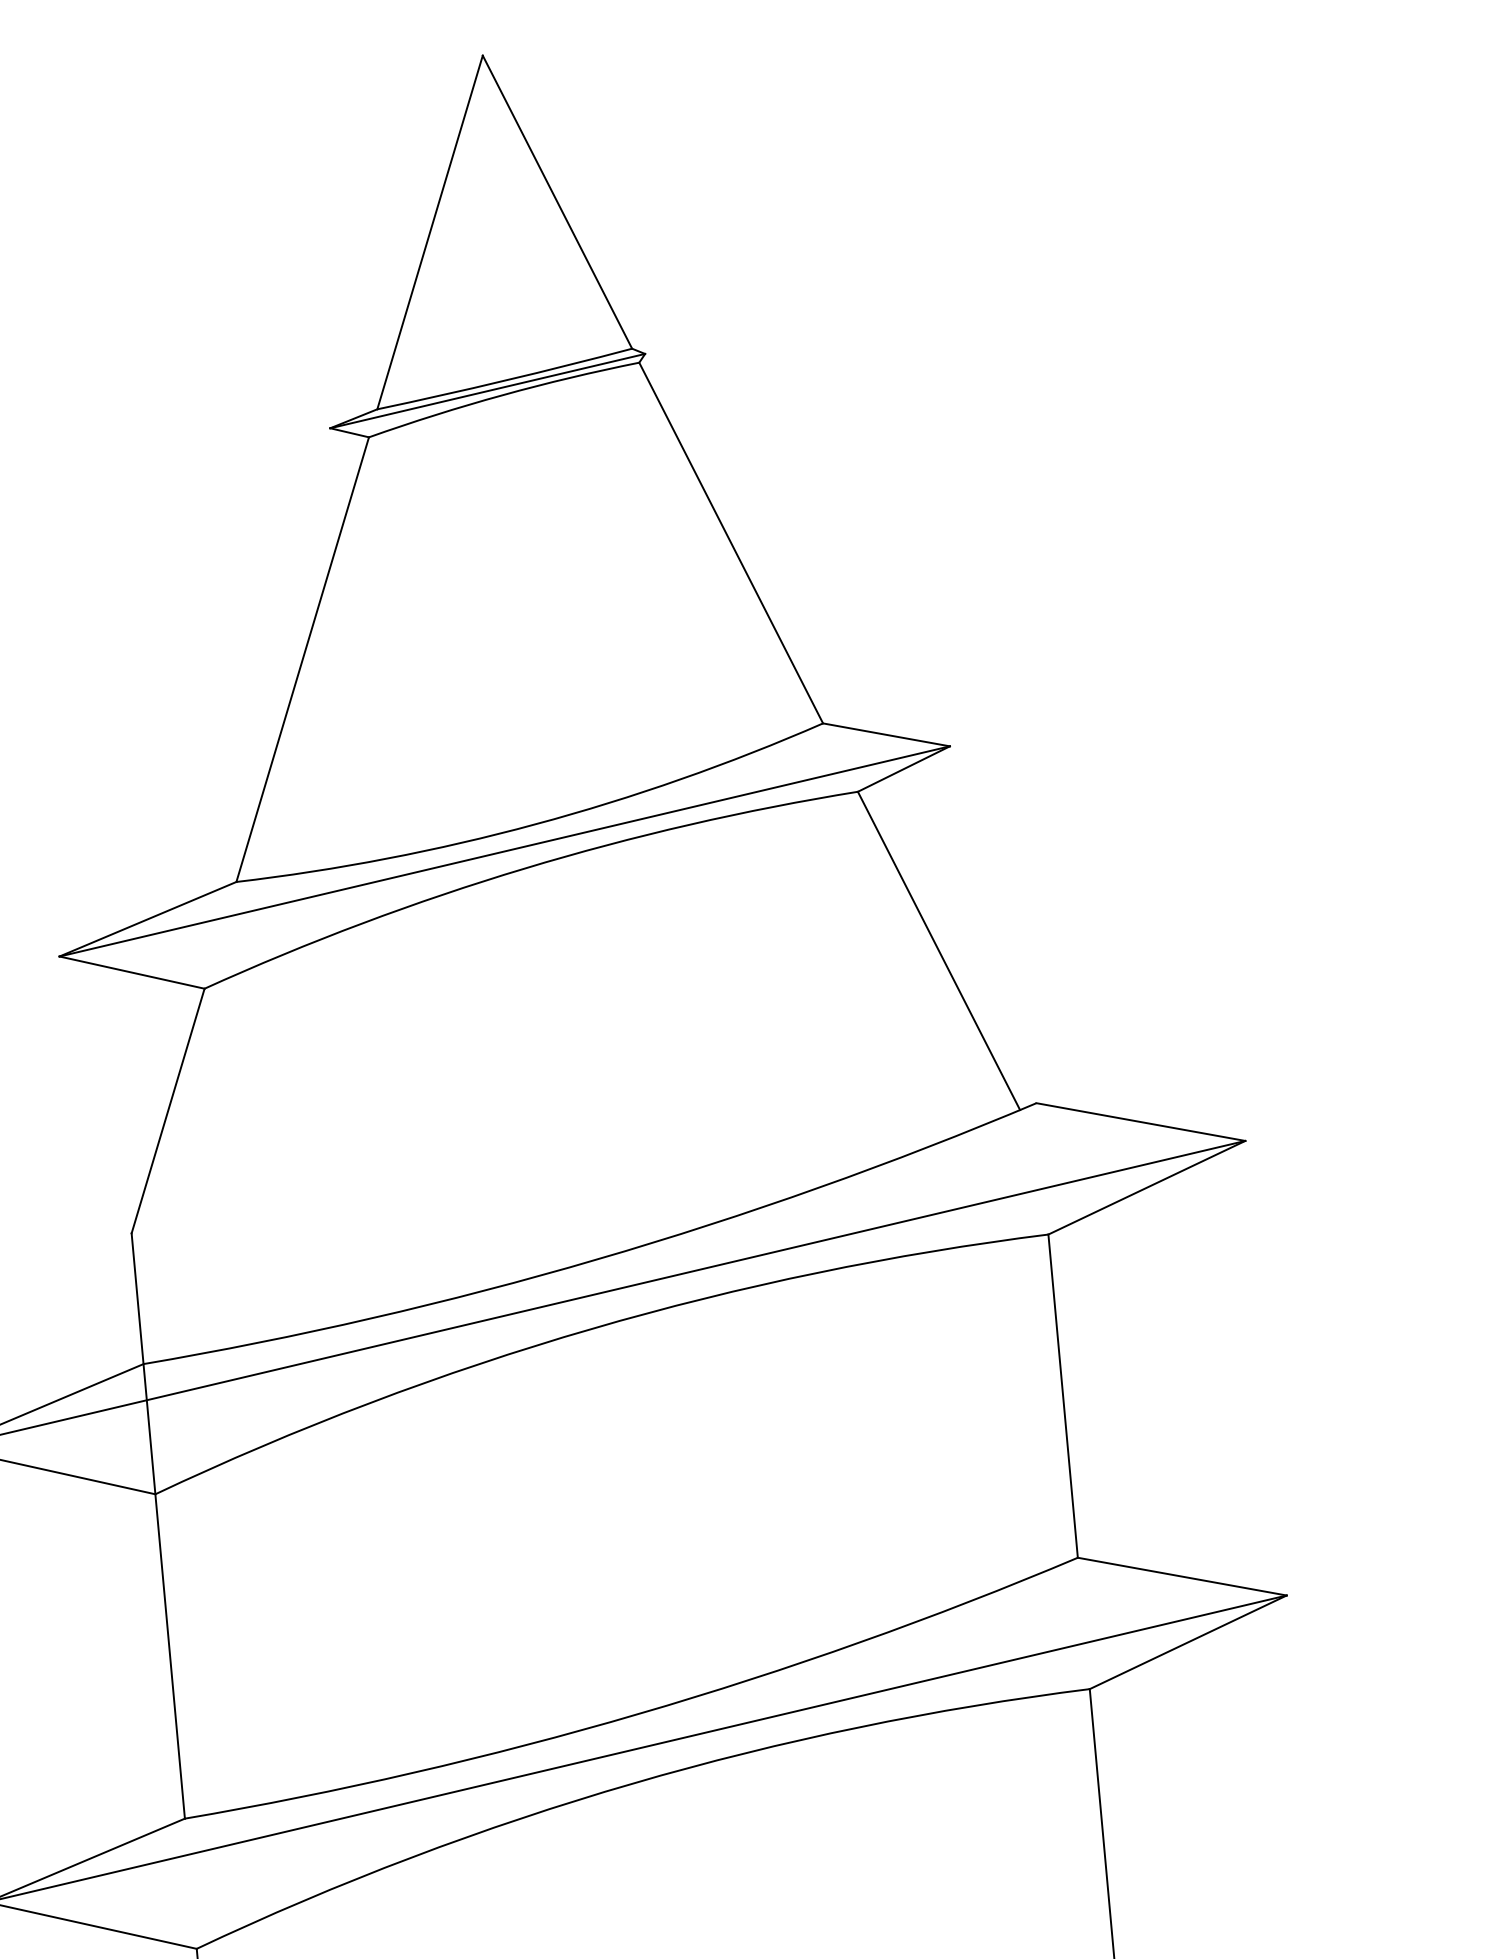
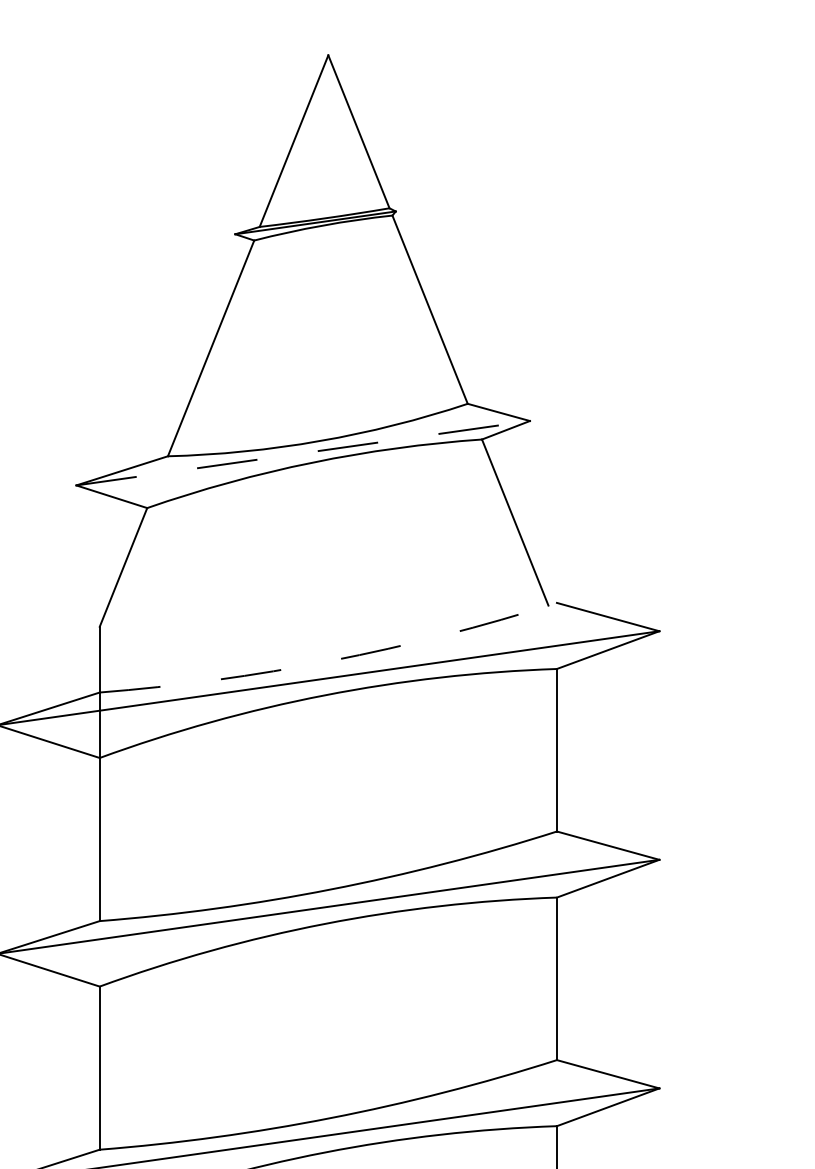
line: (505, 851) -> (303, 453), solid -> dashed
arc: (596, 1258) -> (330, 660), solid -> dashed

